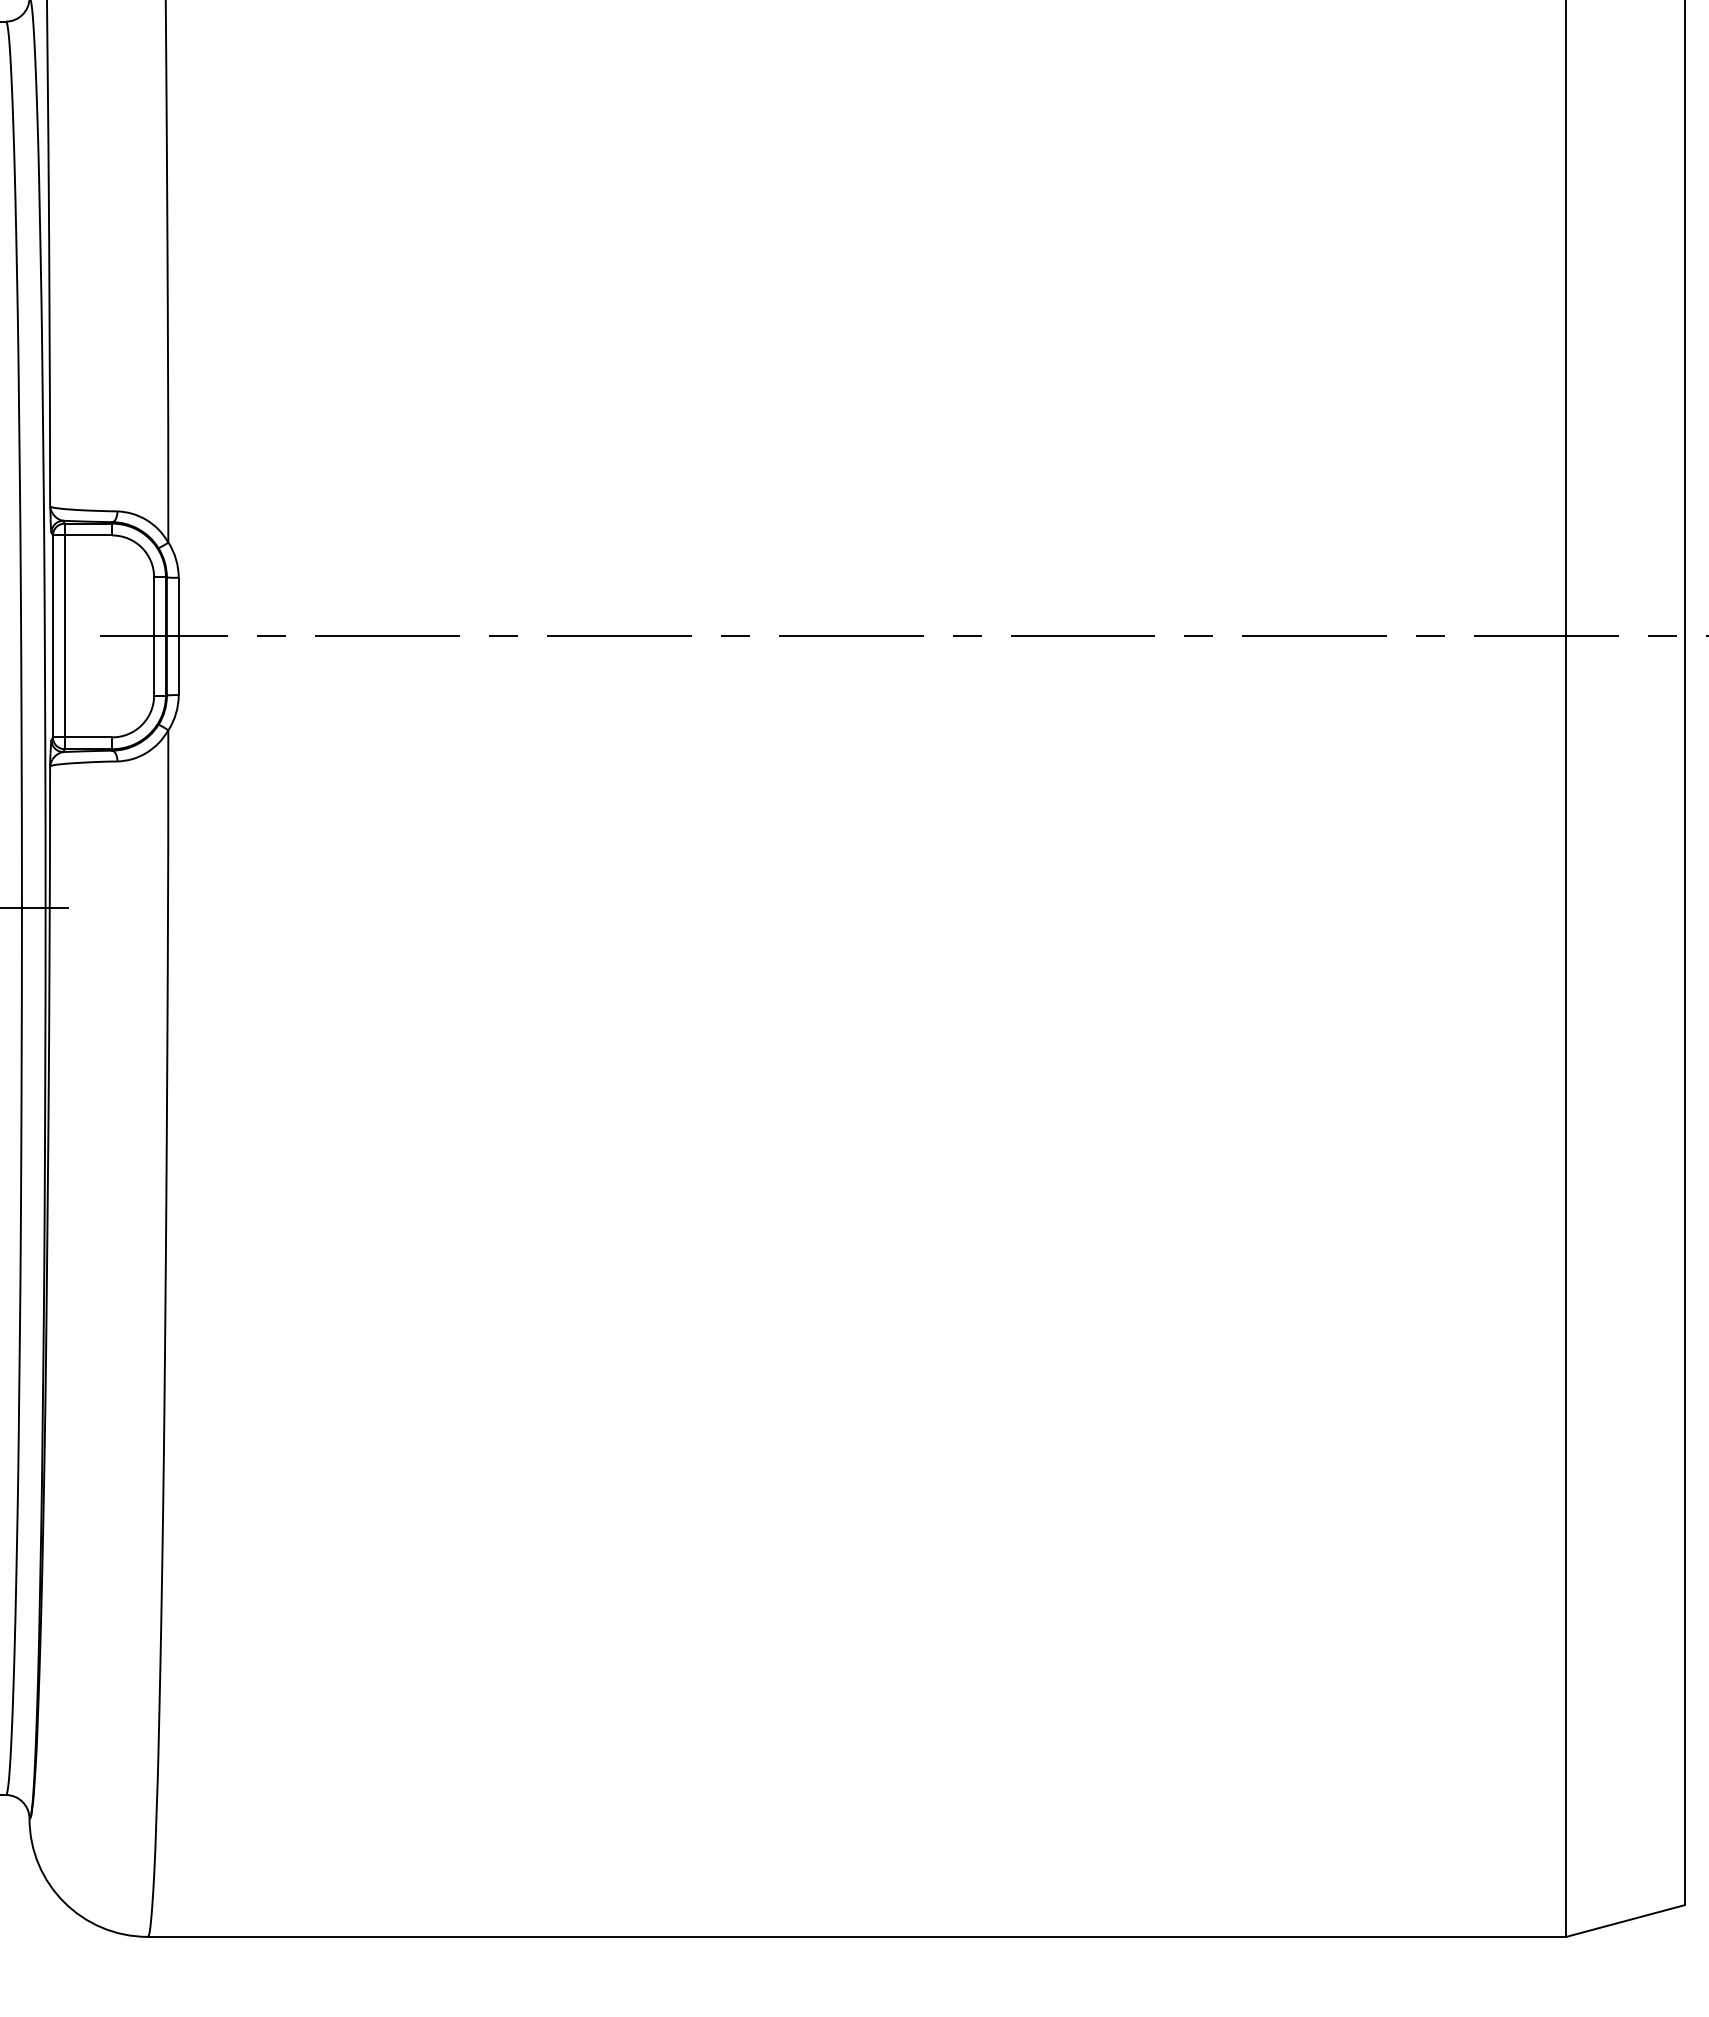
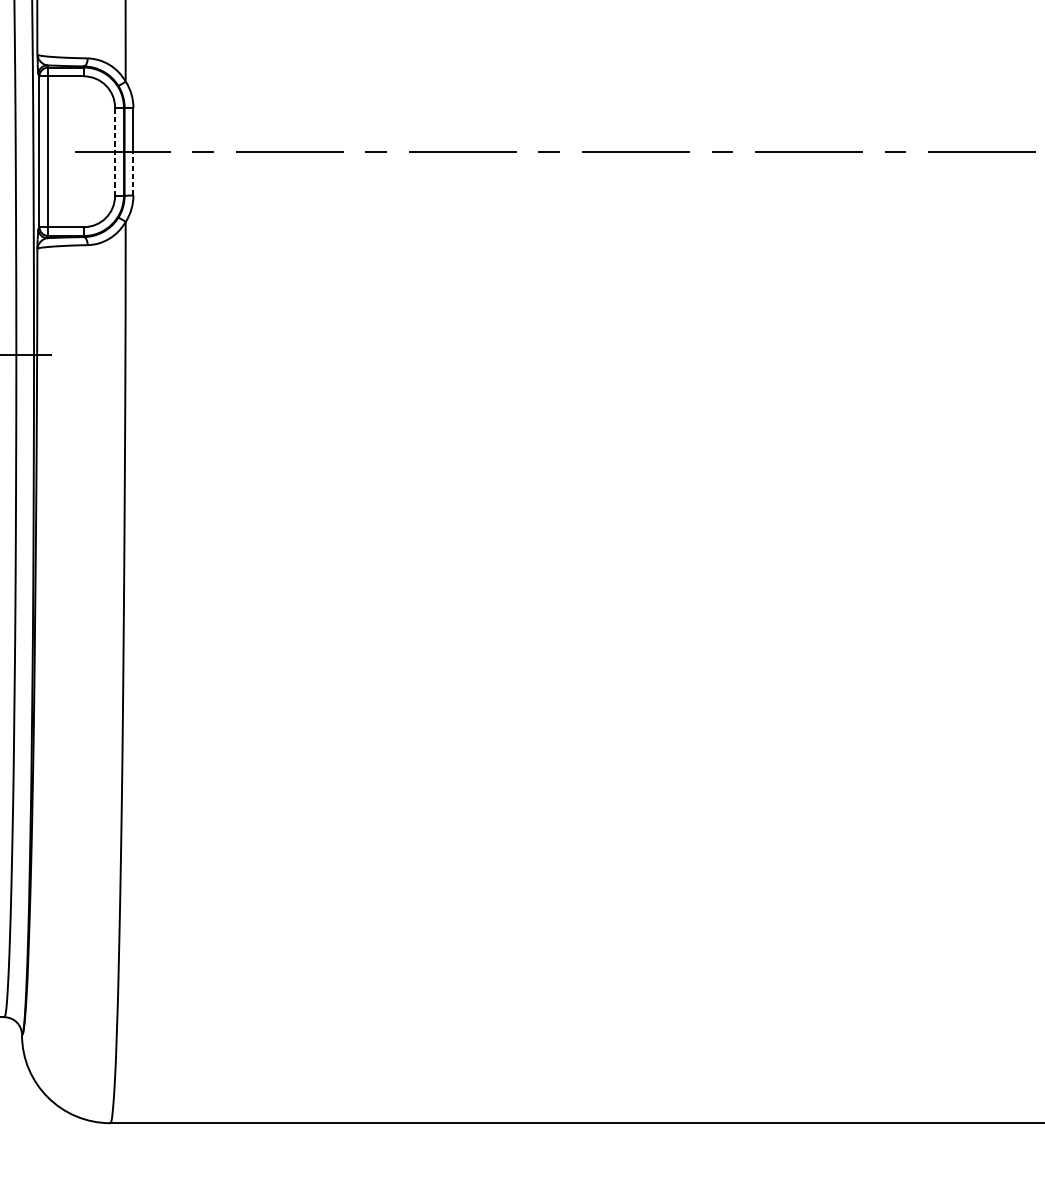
line: (154, 635) -> (115, 151), solid -> dashed
line: (178, 665) -> (133, 173), solid -> dashed

